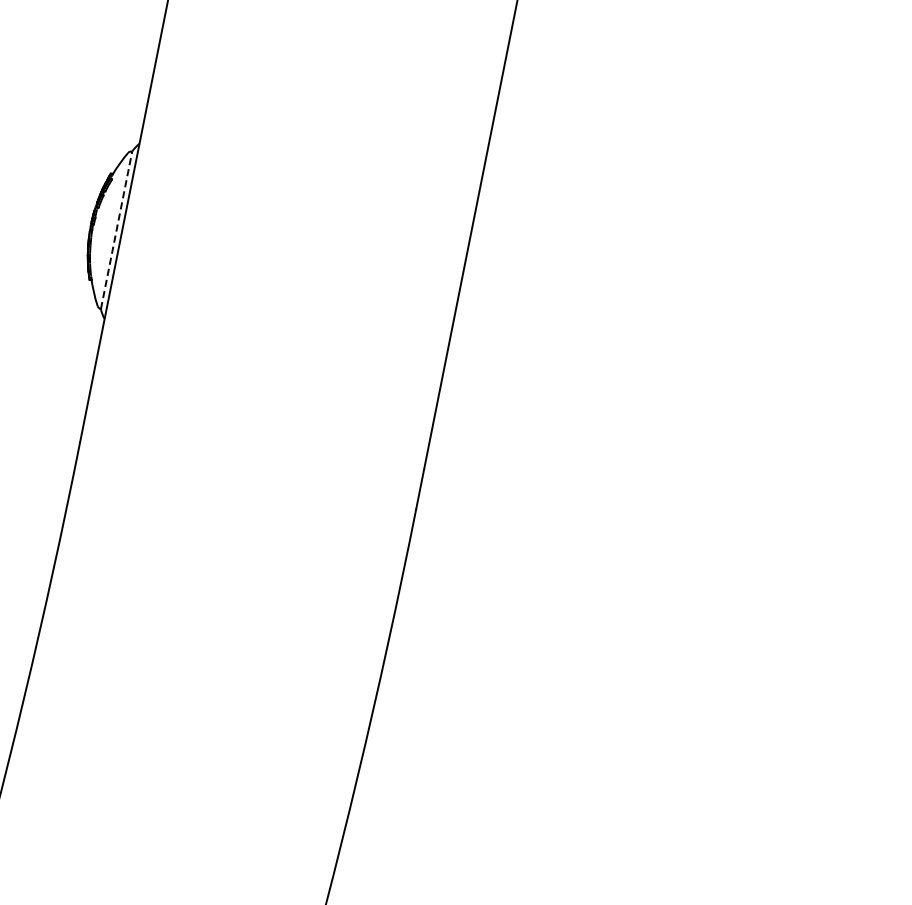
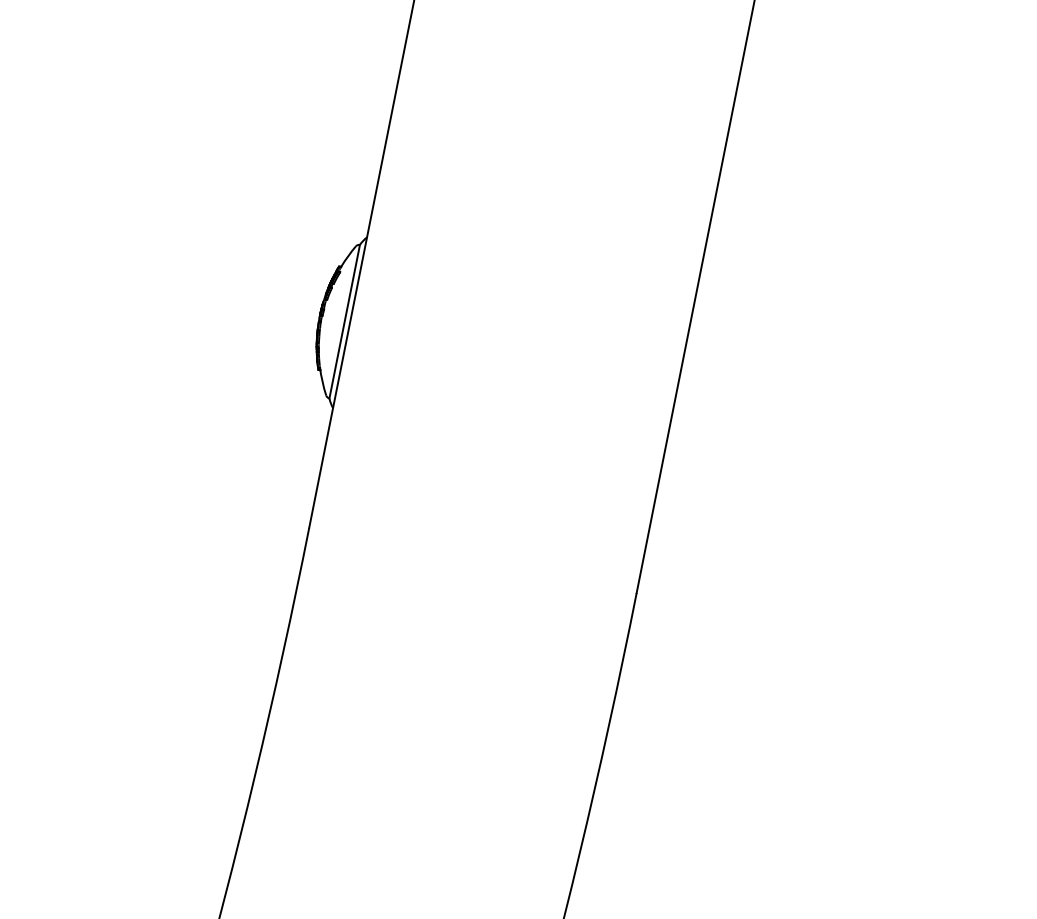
line: (116, 230) -> (344, 321), dashed -> solid

